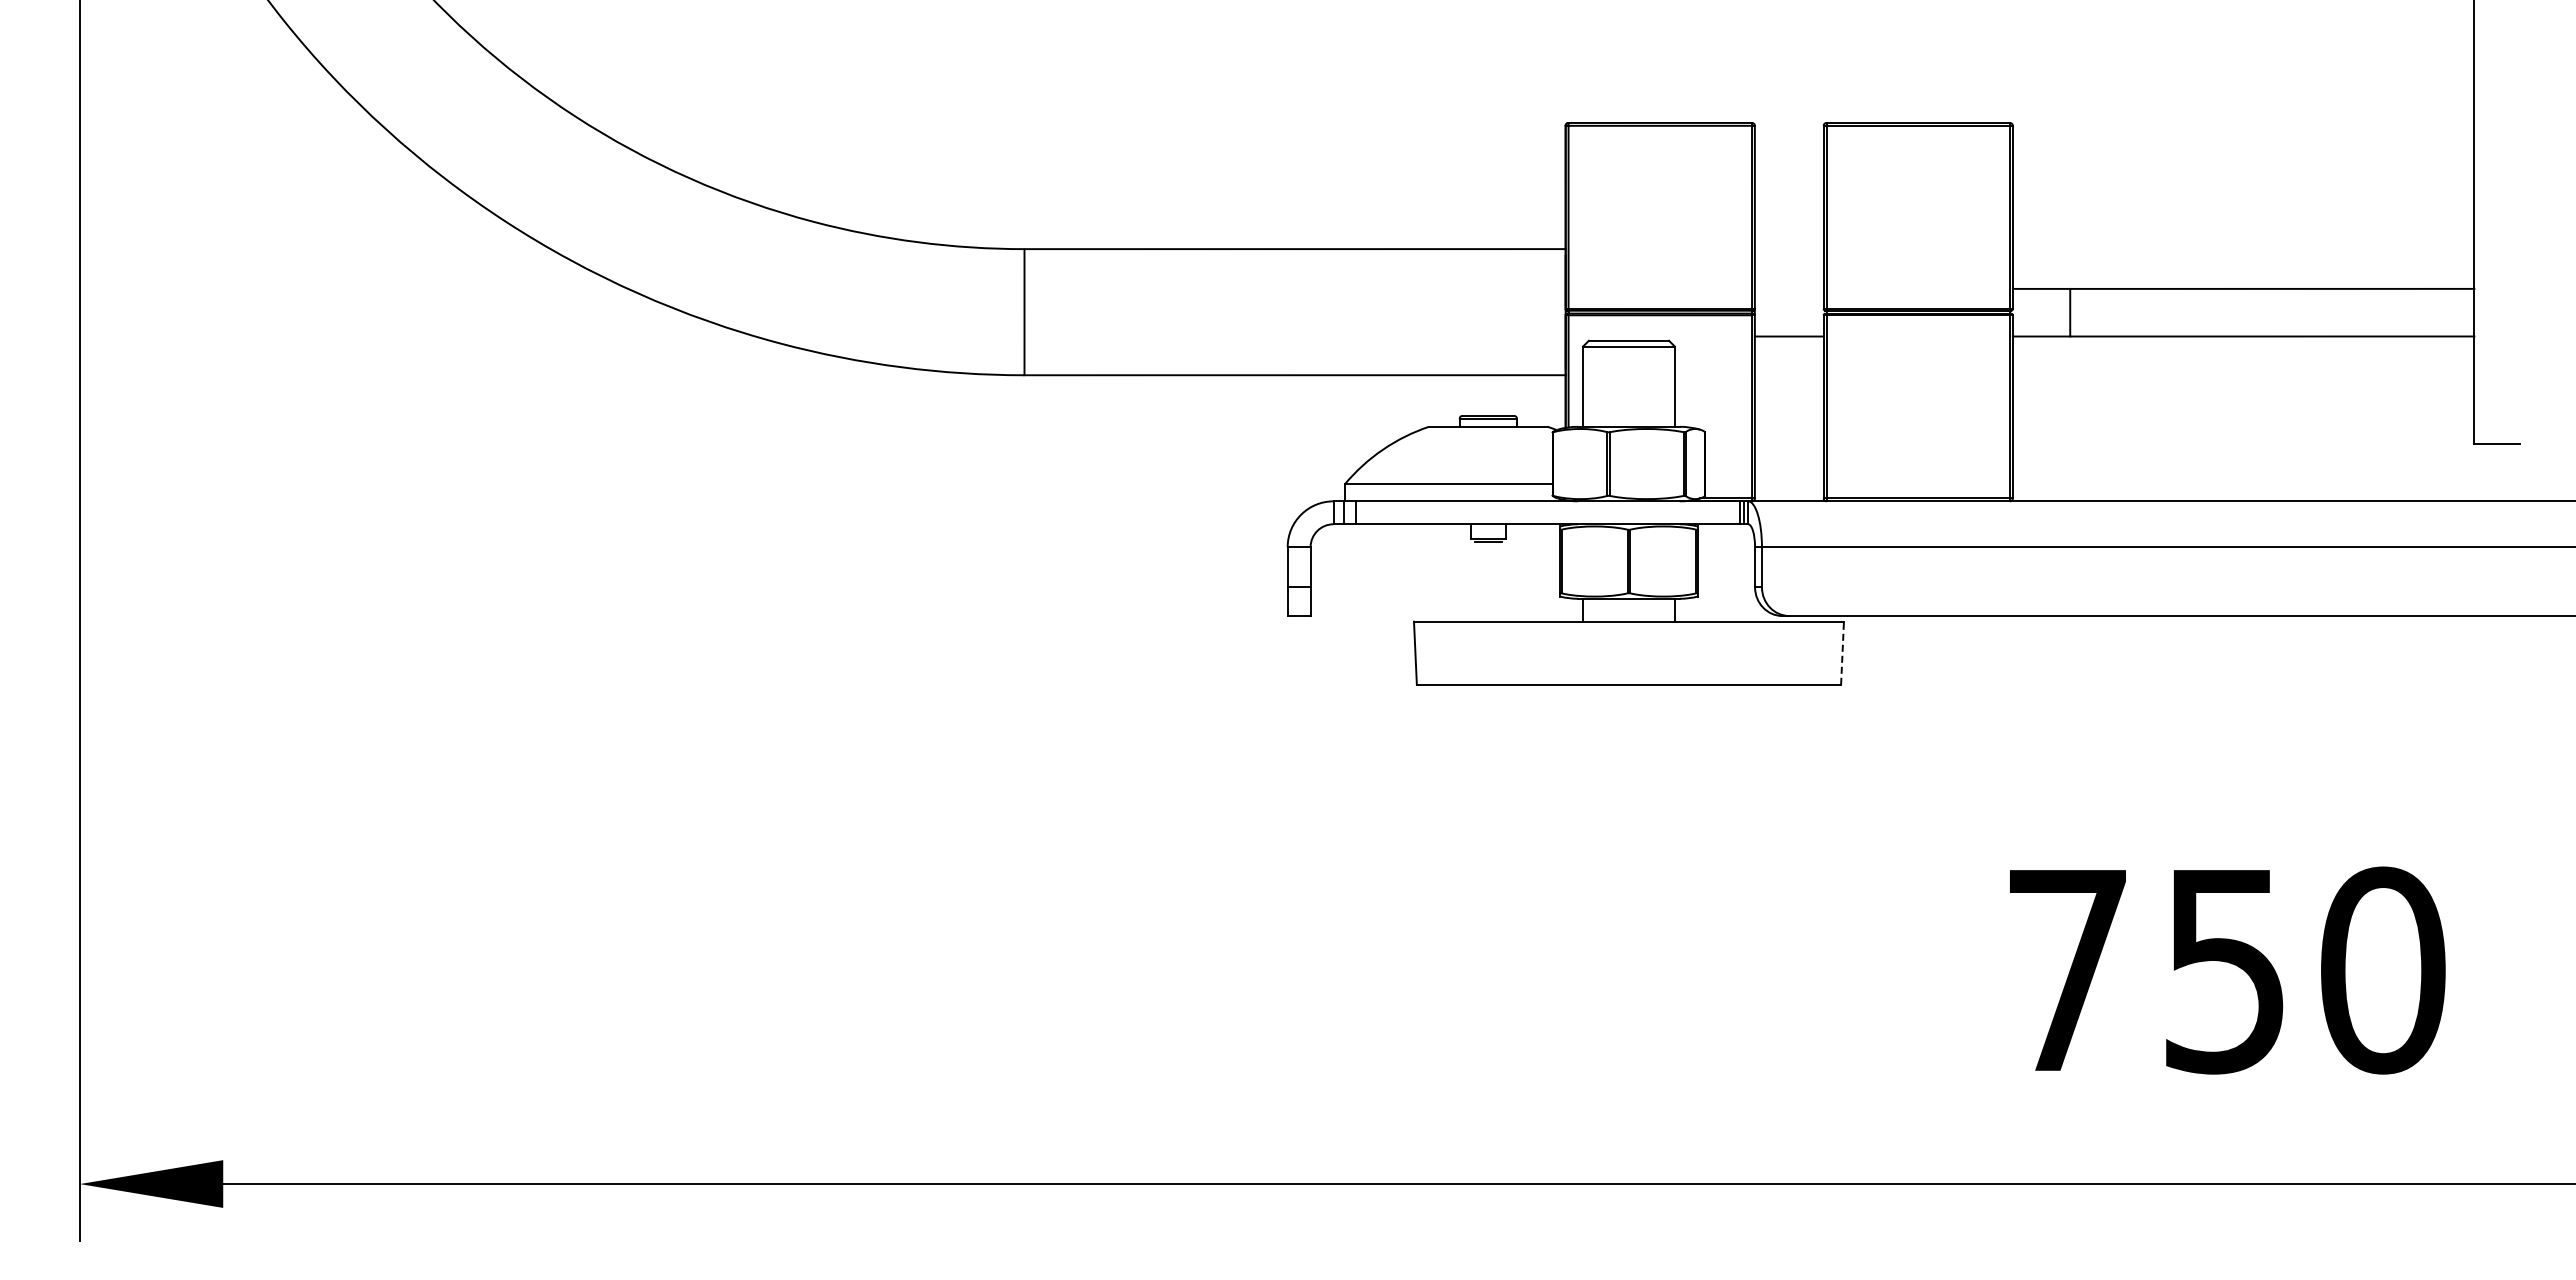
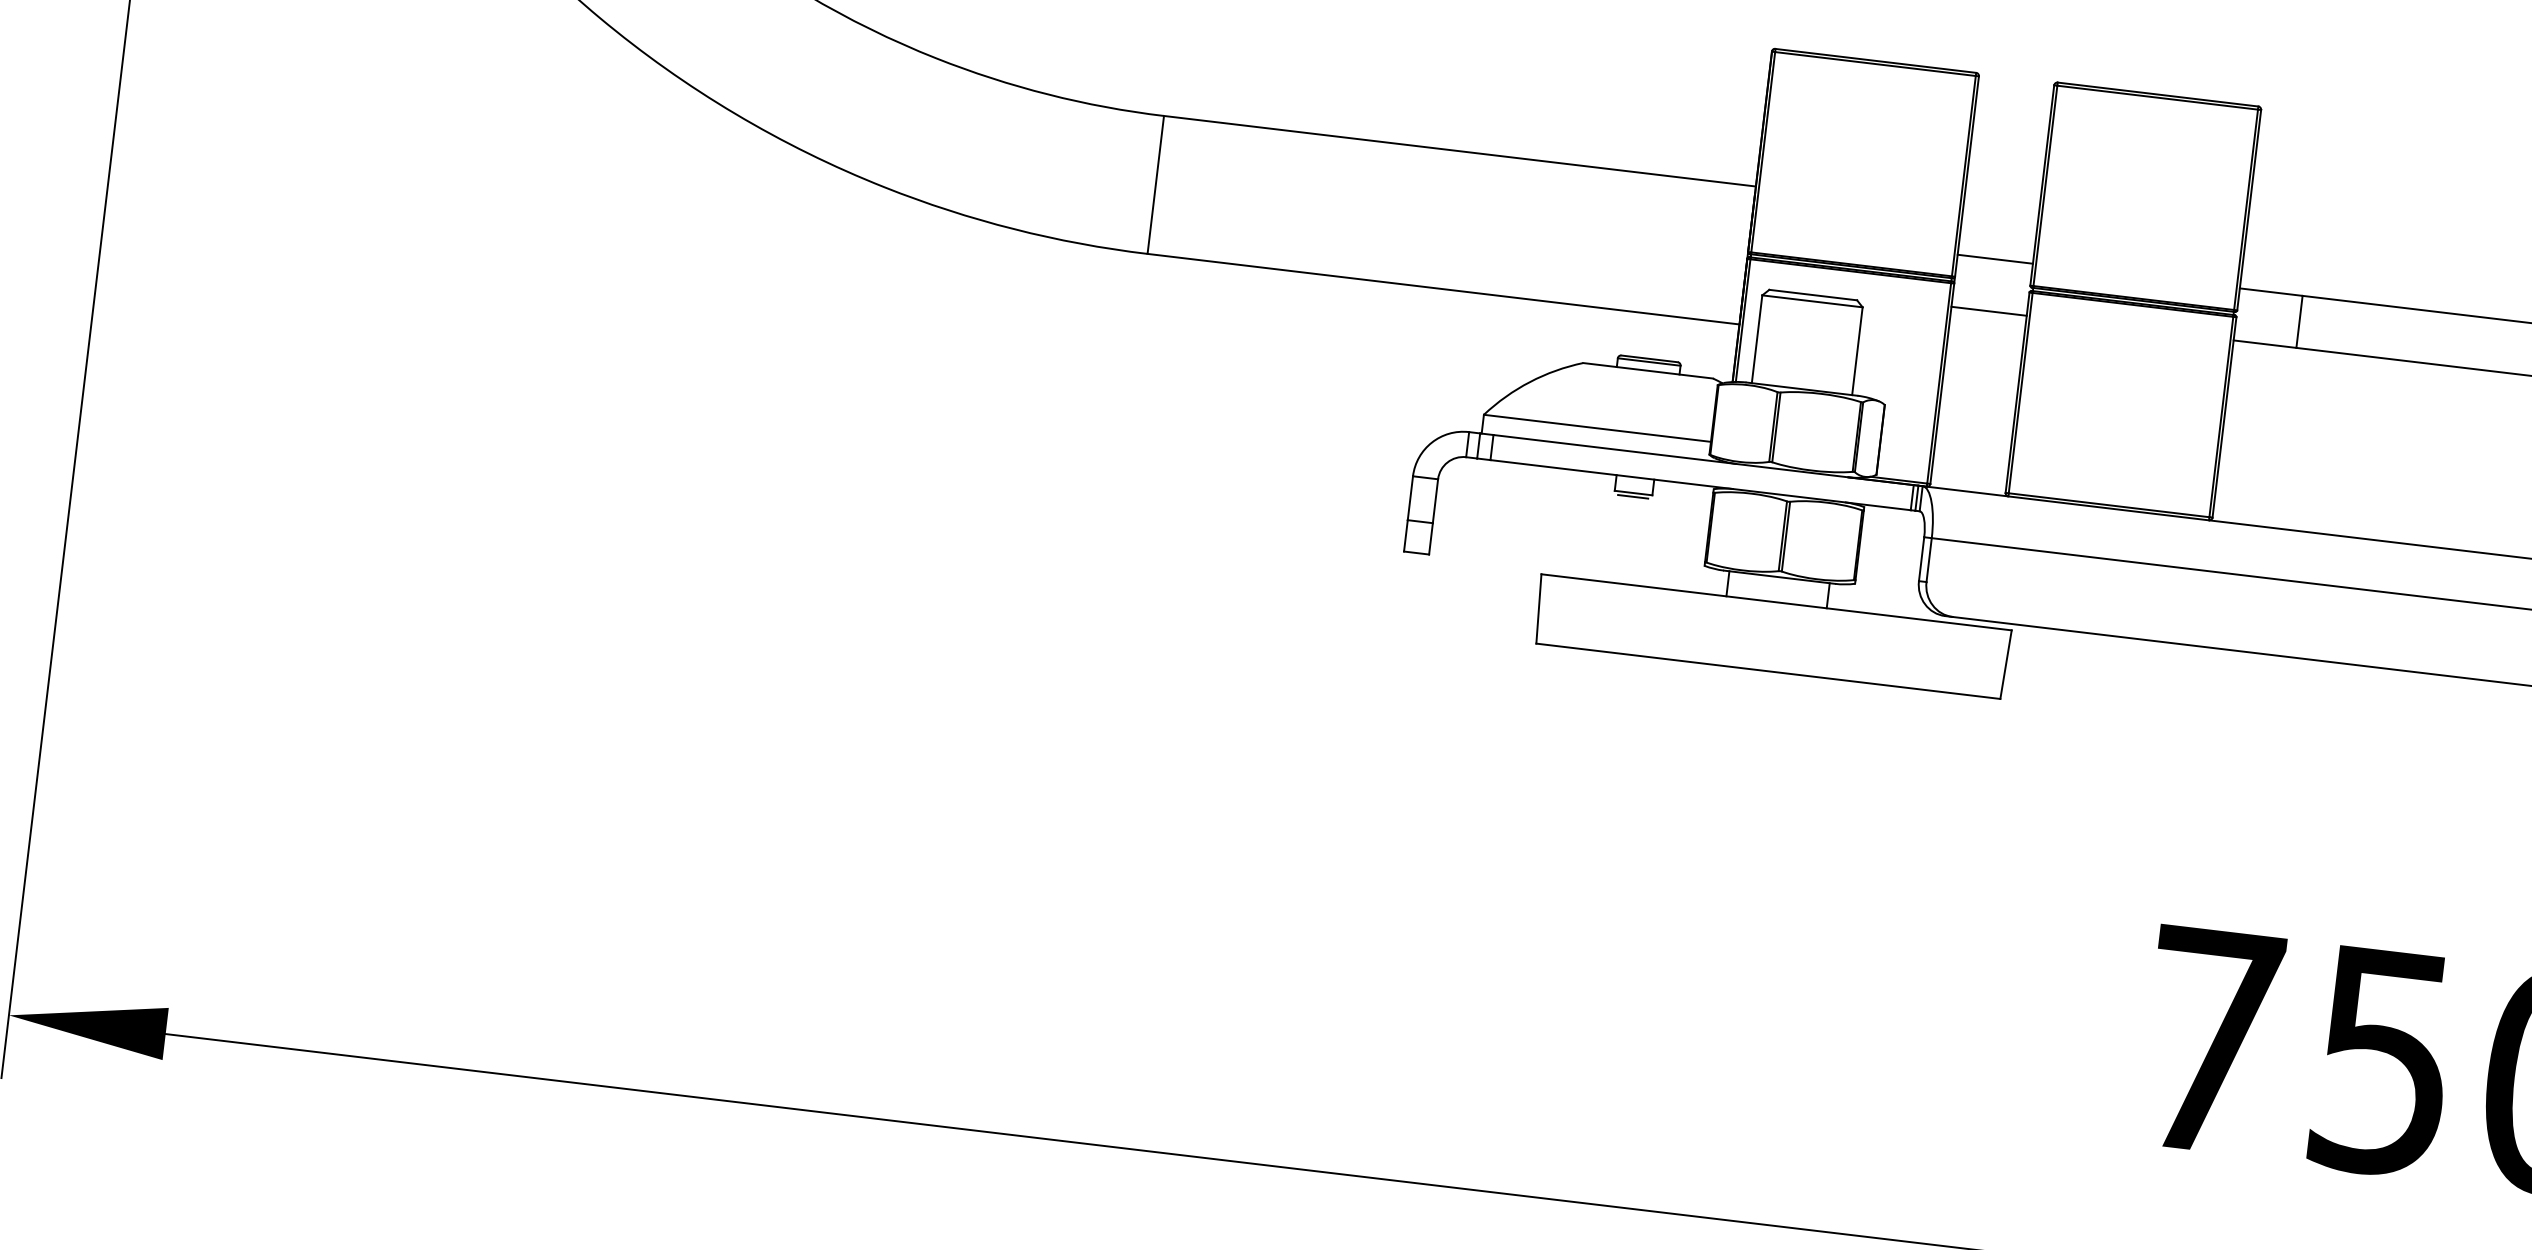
line: (1788, 288) -> (1994, 258), added
line: (1842, 653) -> (2005, 664), dashed -> solid

